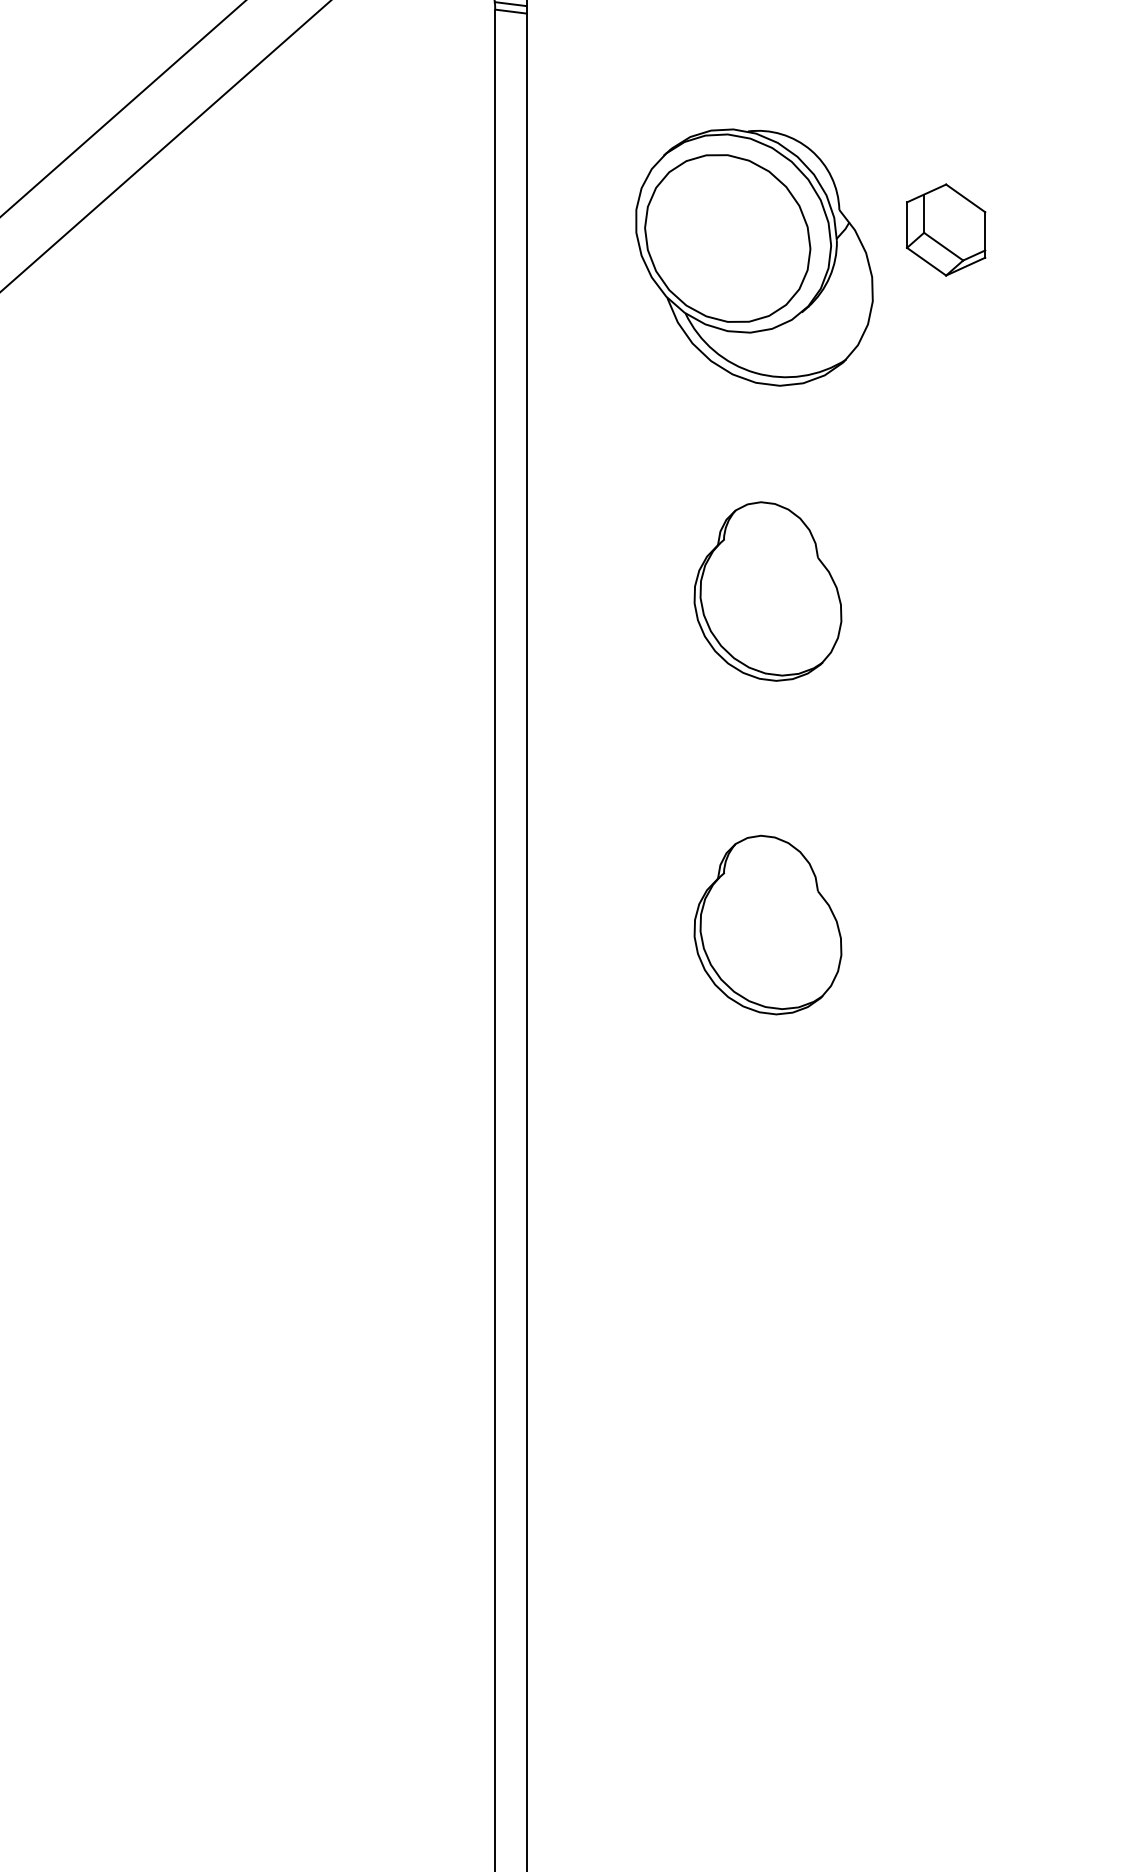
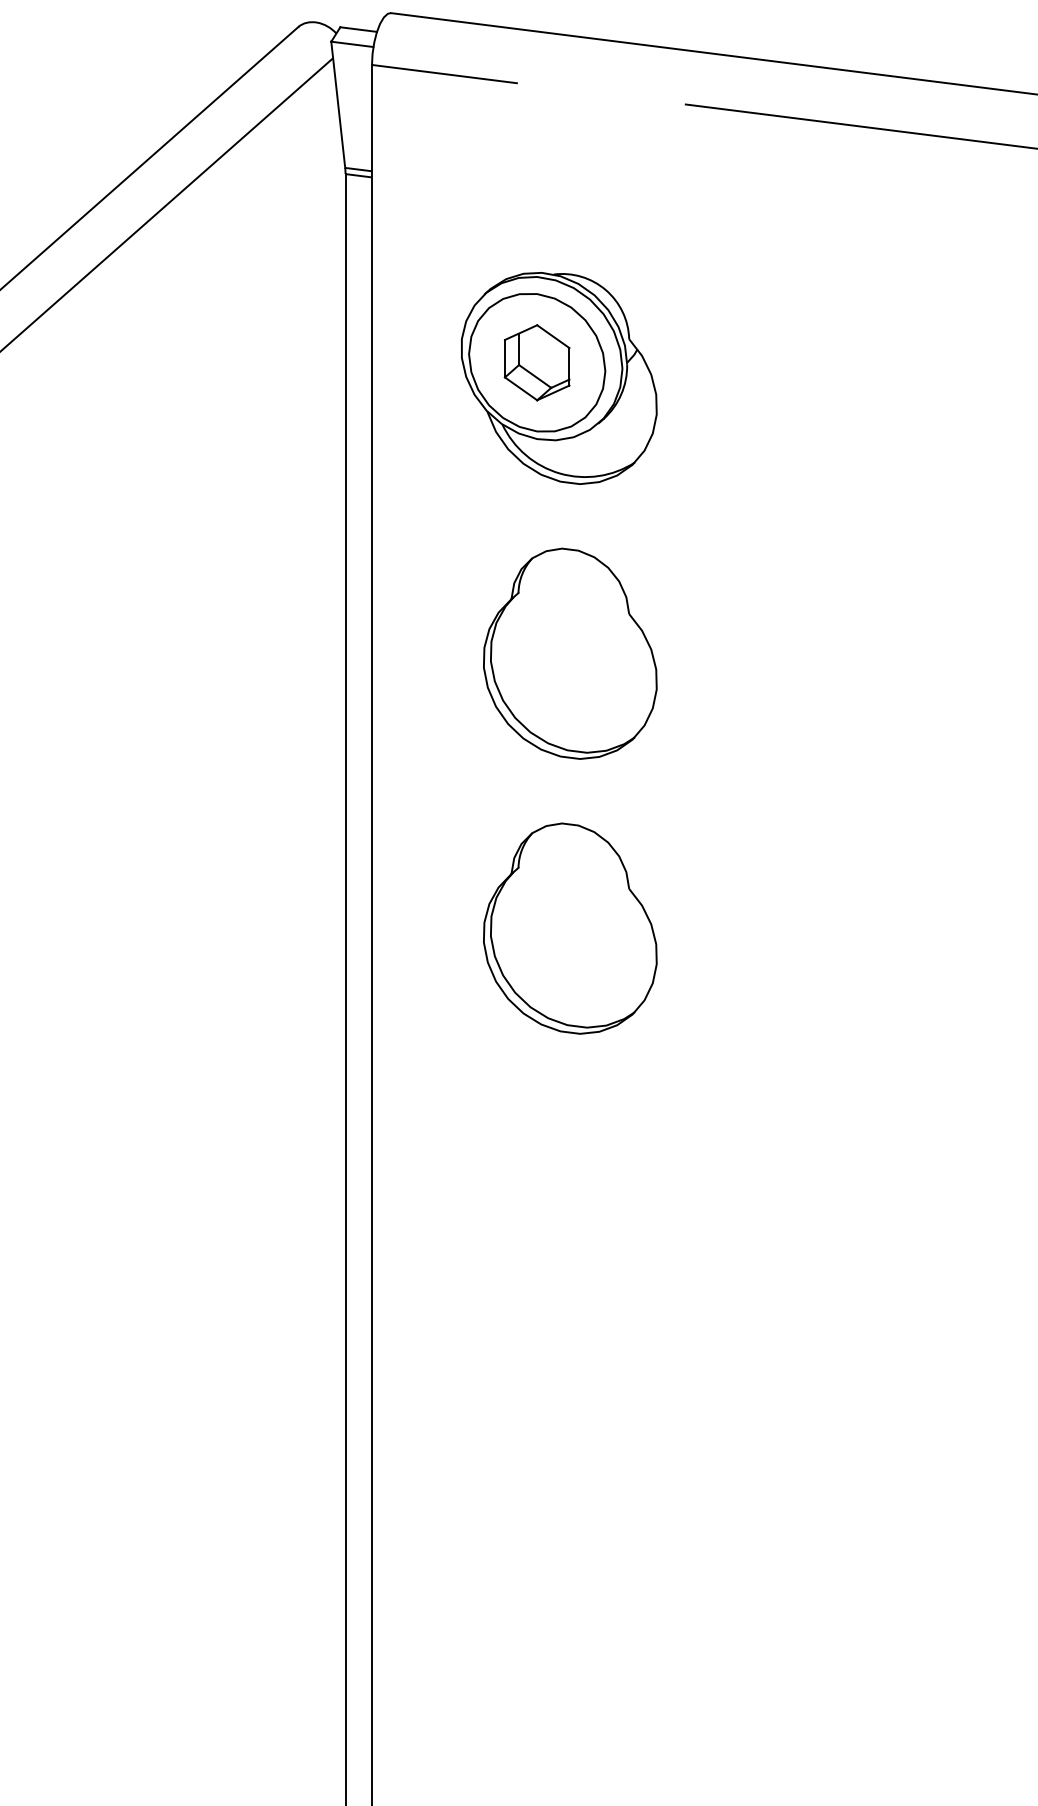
part: (945, 229) -> (536, 362), moved
part: (768, 591) -> (570, 653), size x1.43
part: (768, 924) -> (570, 928), size x1.43

